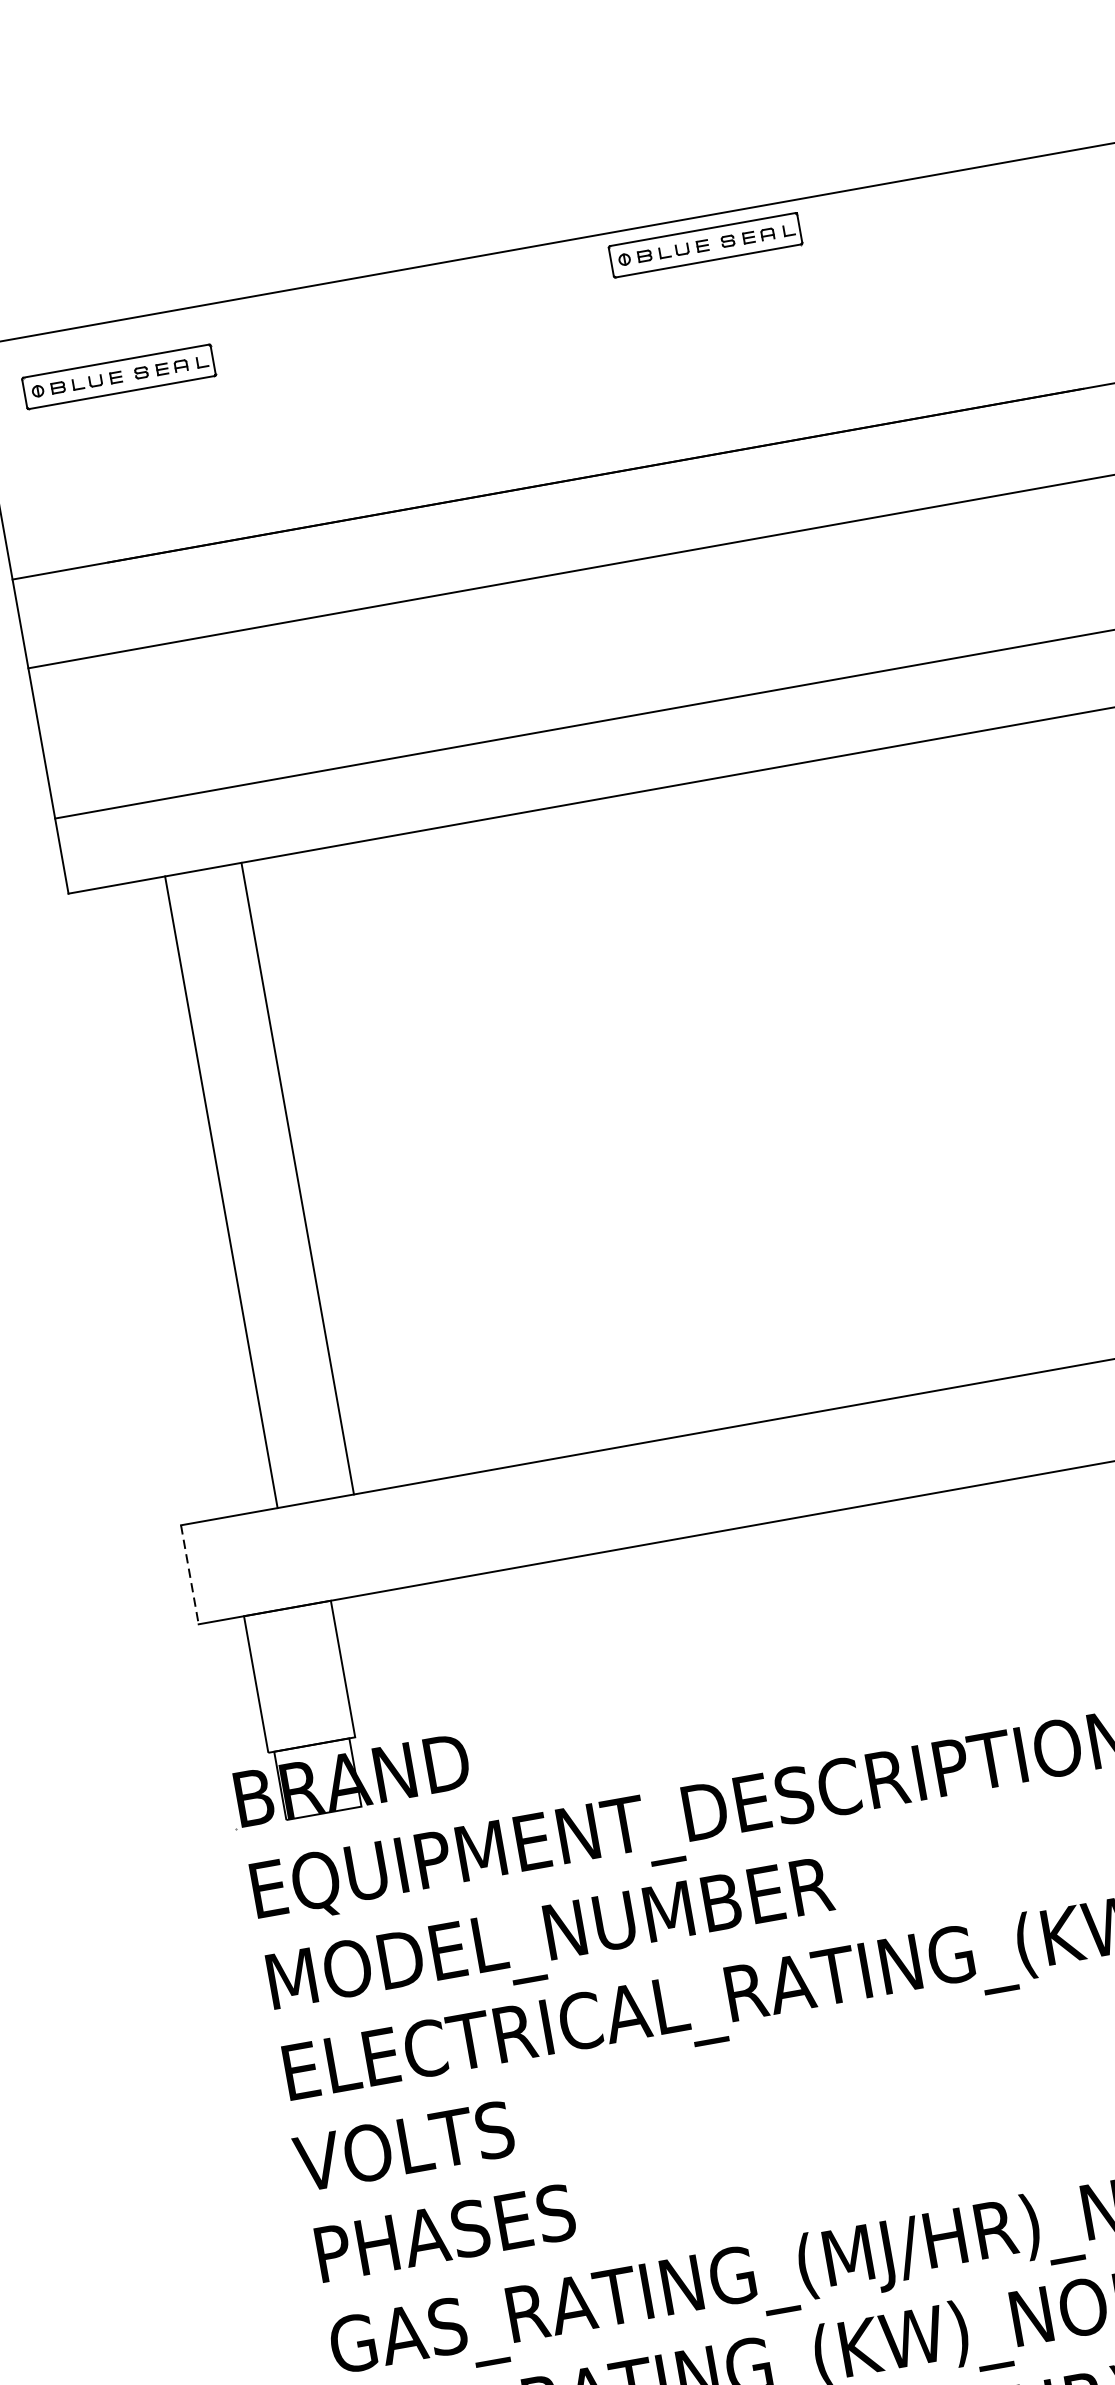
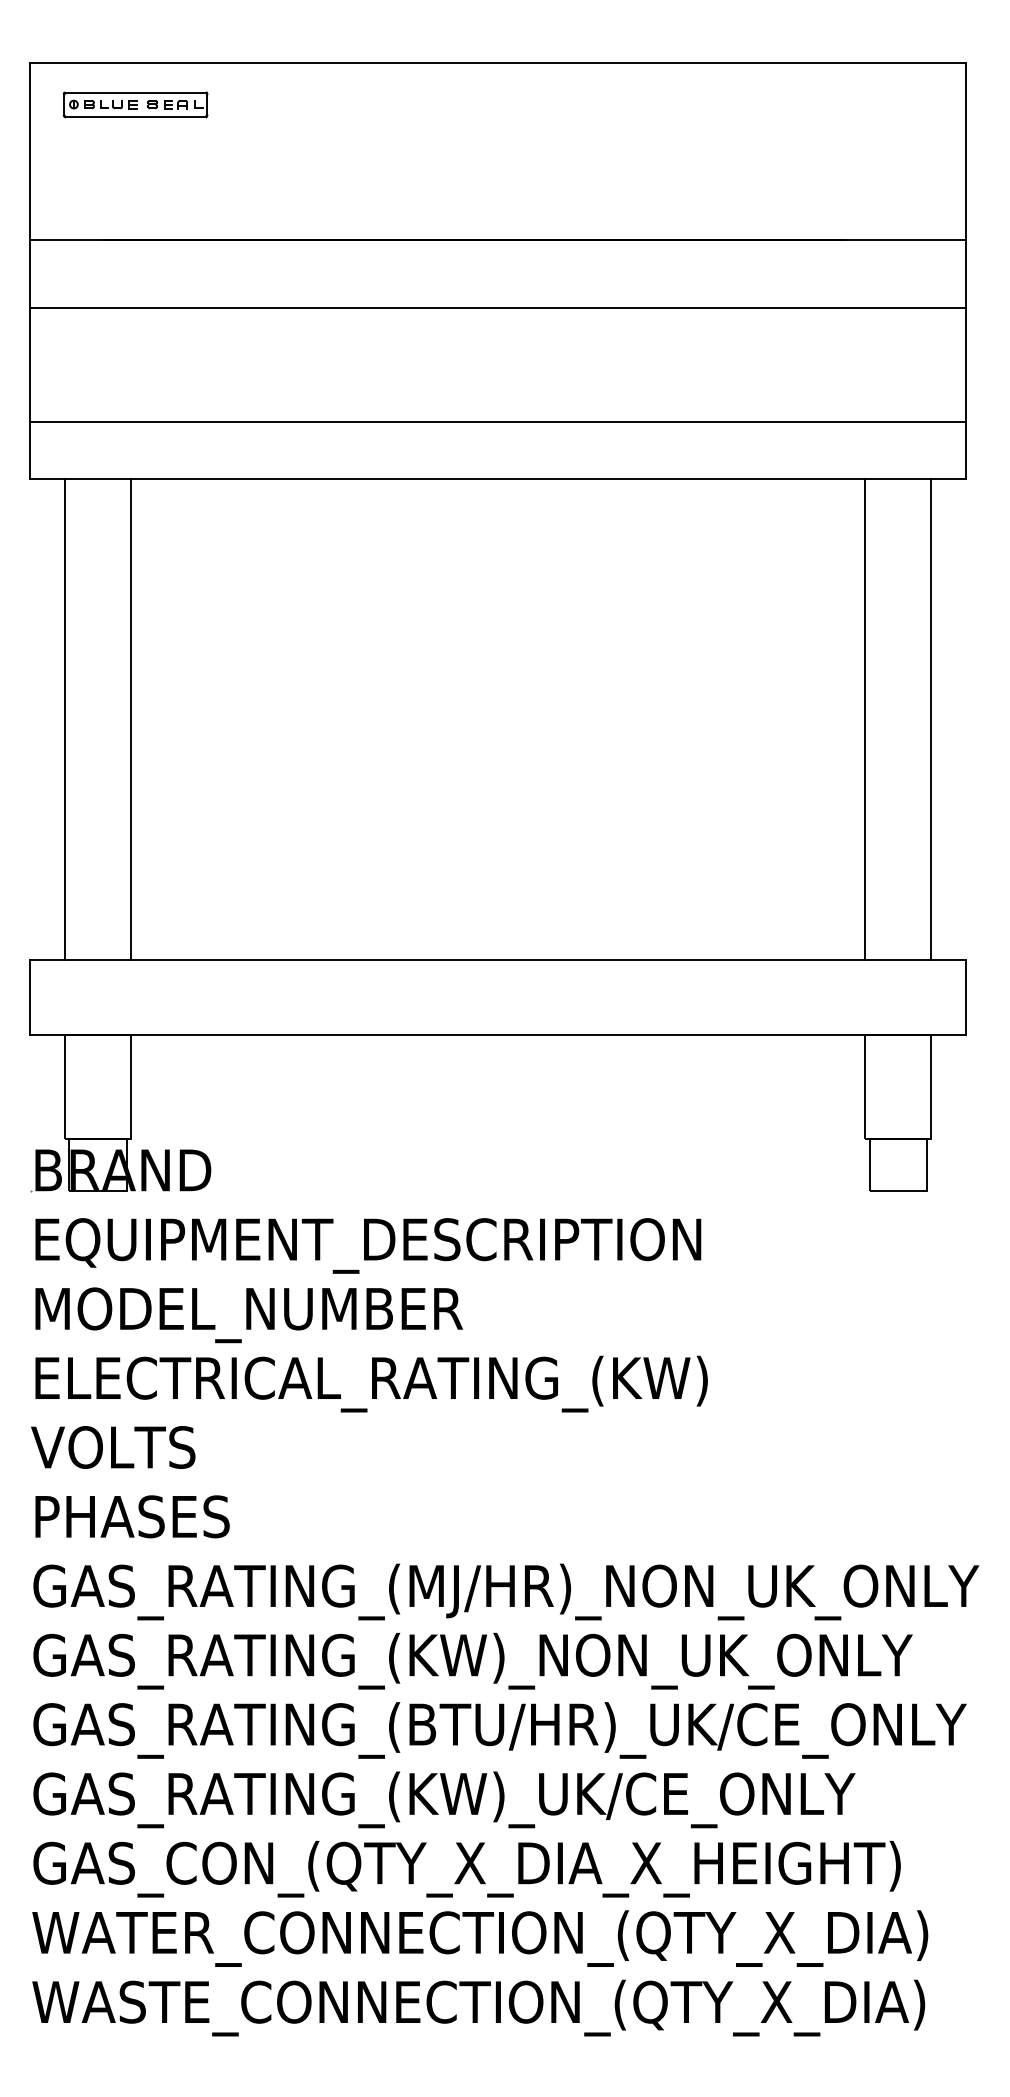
part: (705, 245) -> (585, 84), removed
line: (298, 1178) -> (131, 719), moved
line: (220, 1192) -> (64, 719), moved
line: (190, 1574) -> (30, 997), dashed -> solid

